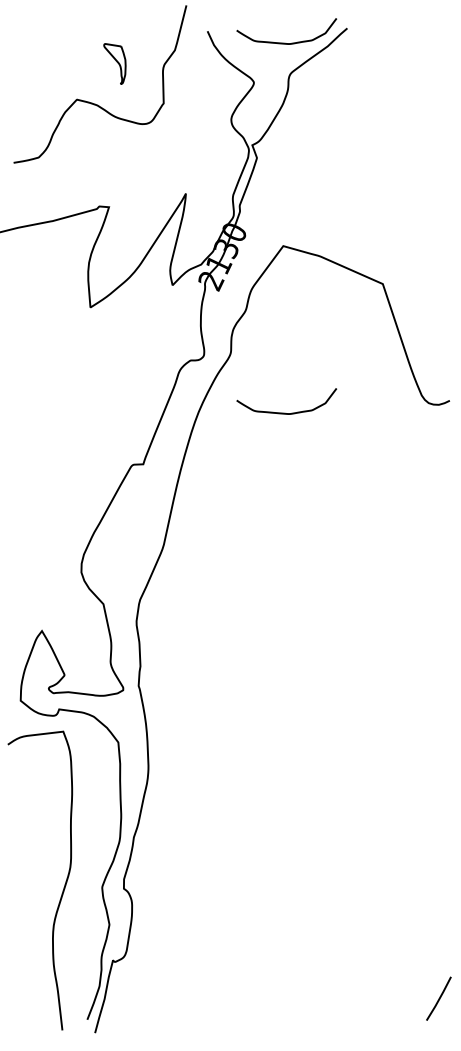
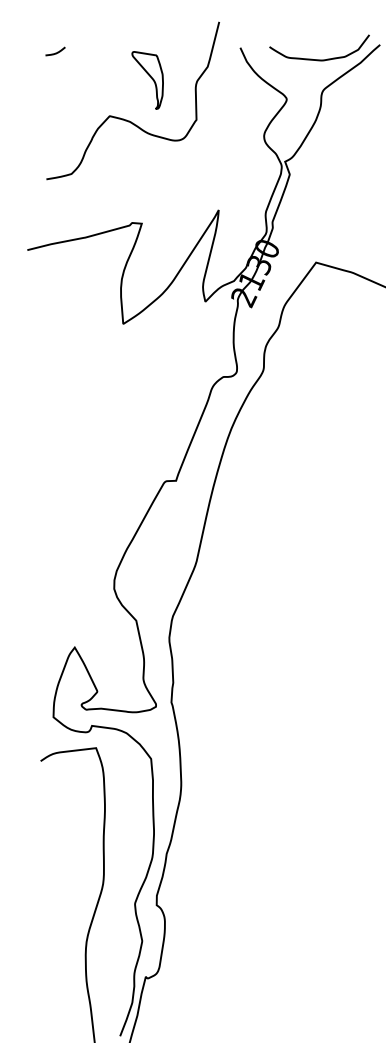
curve: (23, 35) -> (56, 51), added
part: (114, 63) -> (147, 79), size x1.43
curve: (285, 412) -> (318, 428), removed

